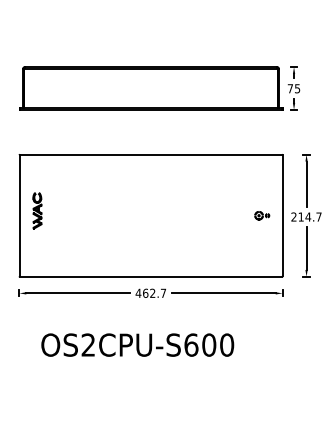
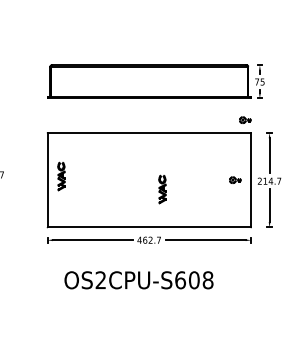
part: (275, 137) -> (245, 119), added
part: (168, 227) -> (162, 189), added
text: (226, 345) -> (207, 280), OS2CPU-S600 -> OS2CPU-S608

